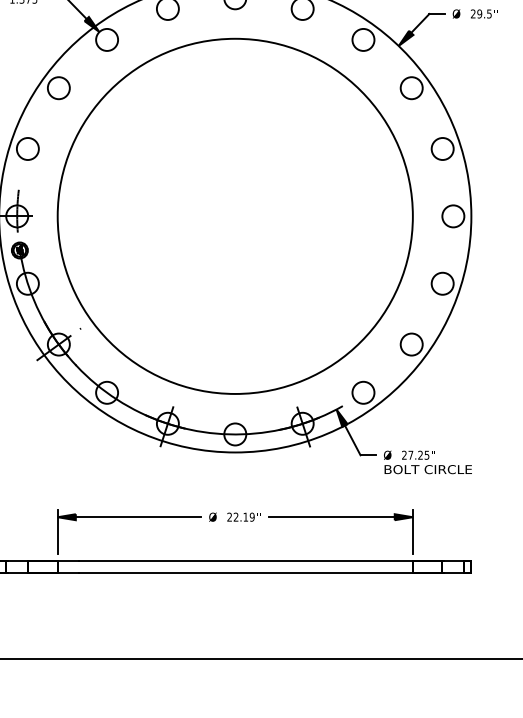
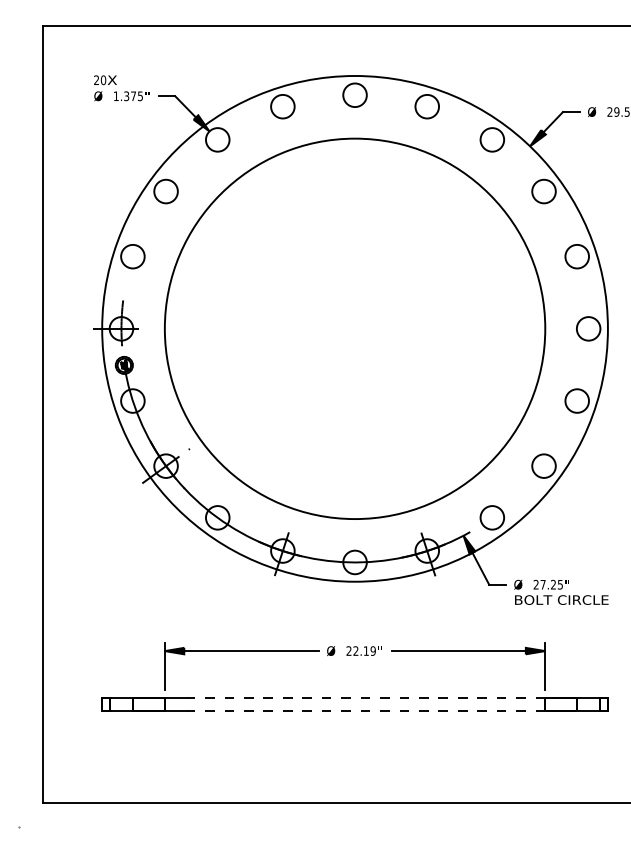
line: (245, 560) -> (366, 697), solid -> dashed
line: (245, 572) -> (366, 710), solid -> dashed

